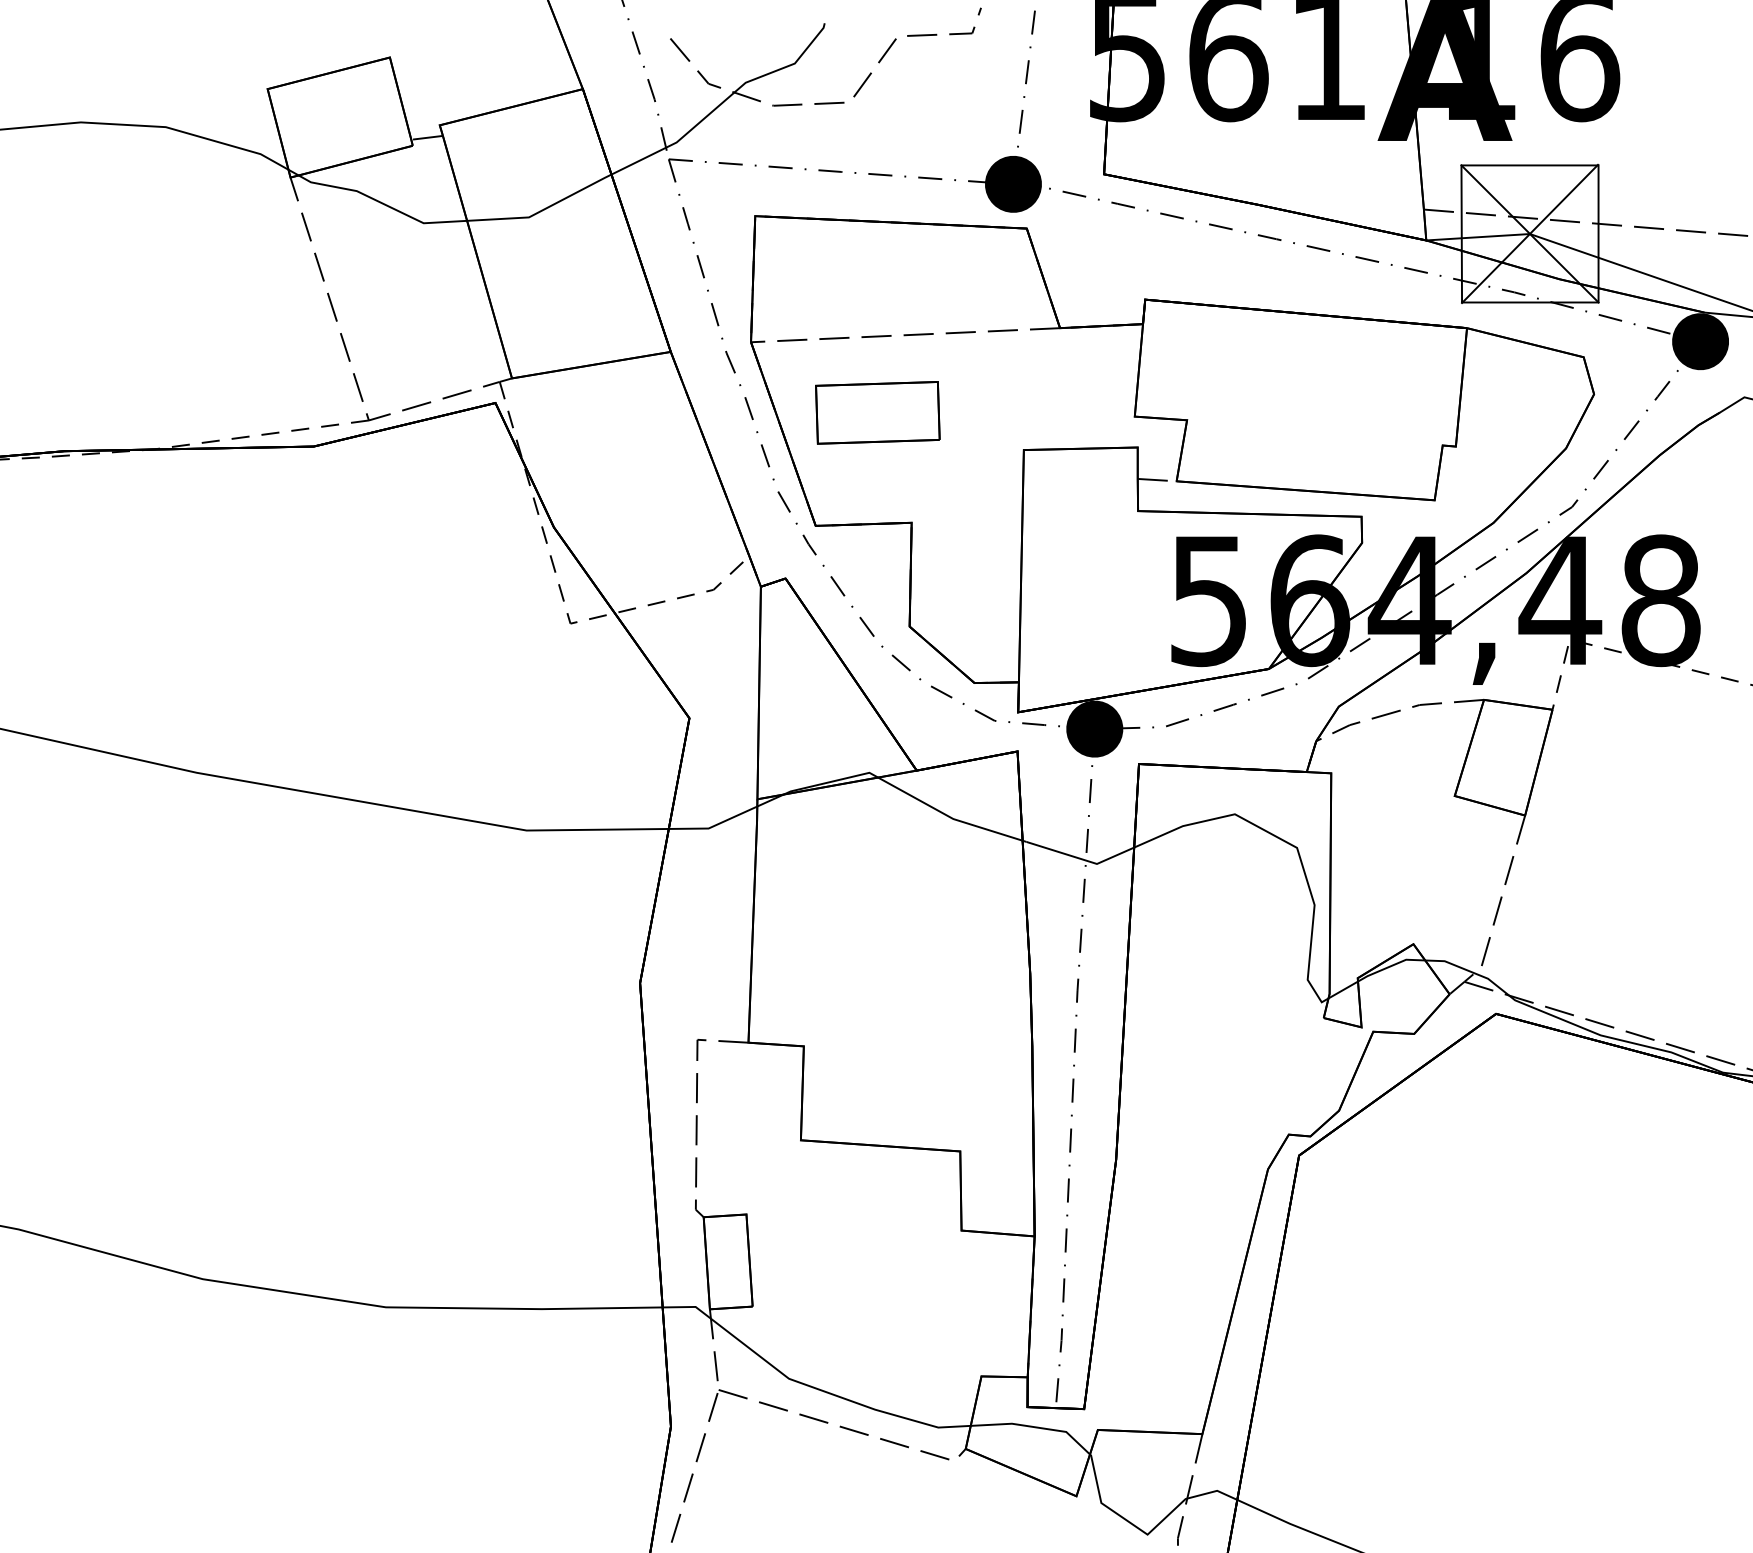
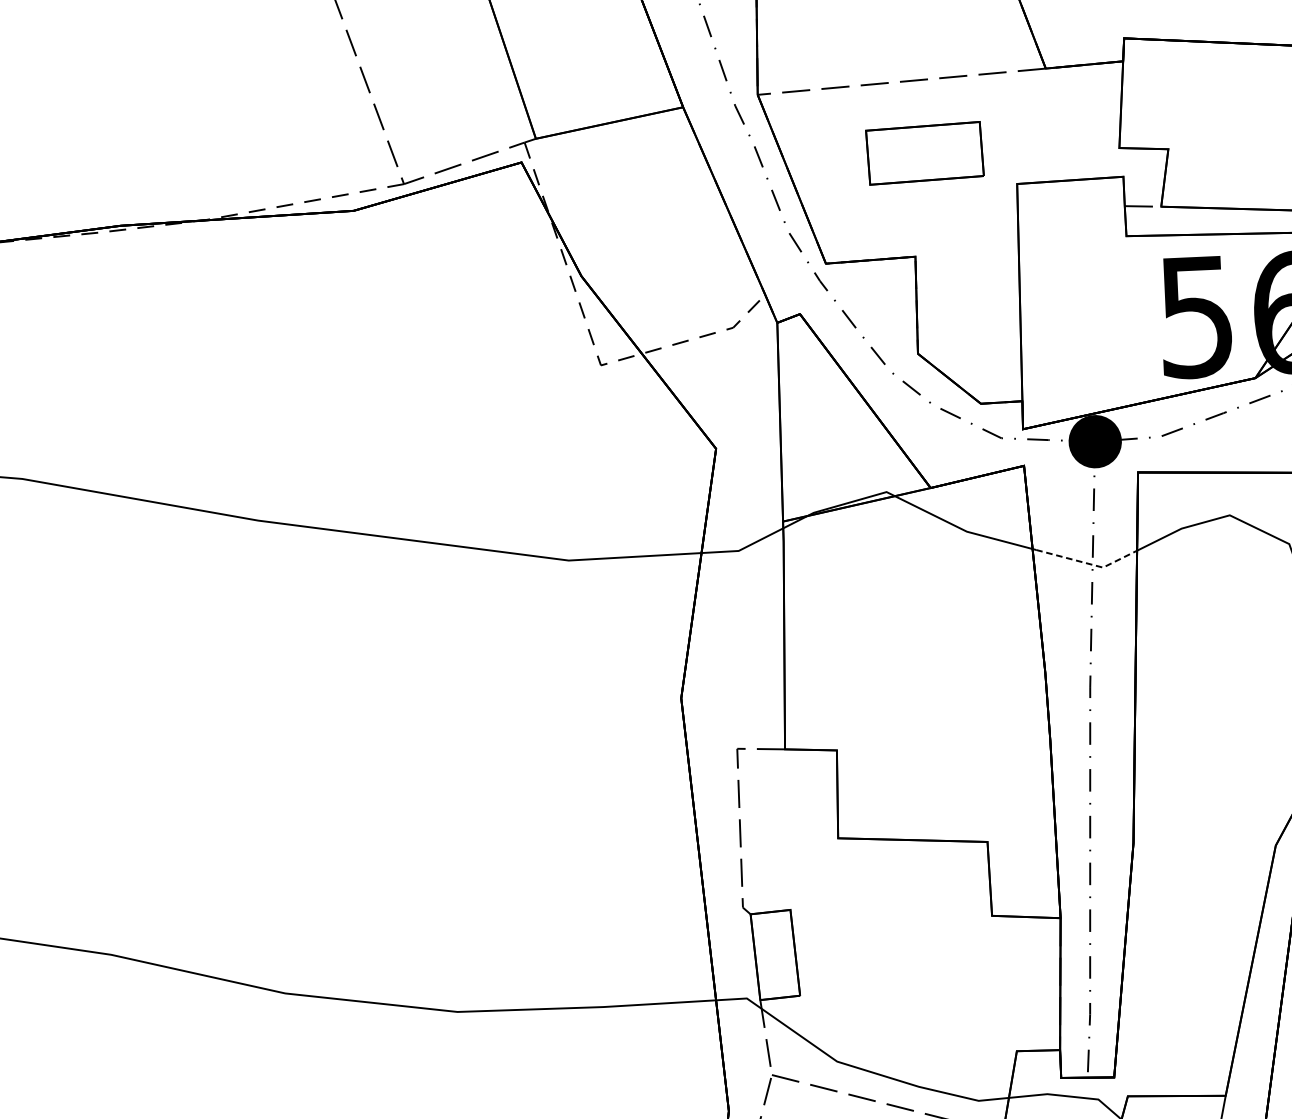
part: (877, 412) -> (924, 153), moved
line: (1081, 859) -> (1088, 564), solid -> dashed

